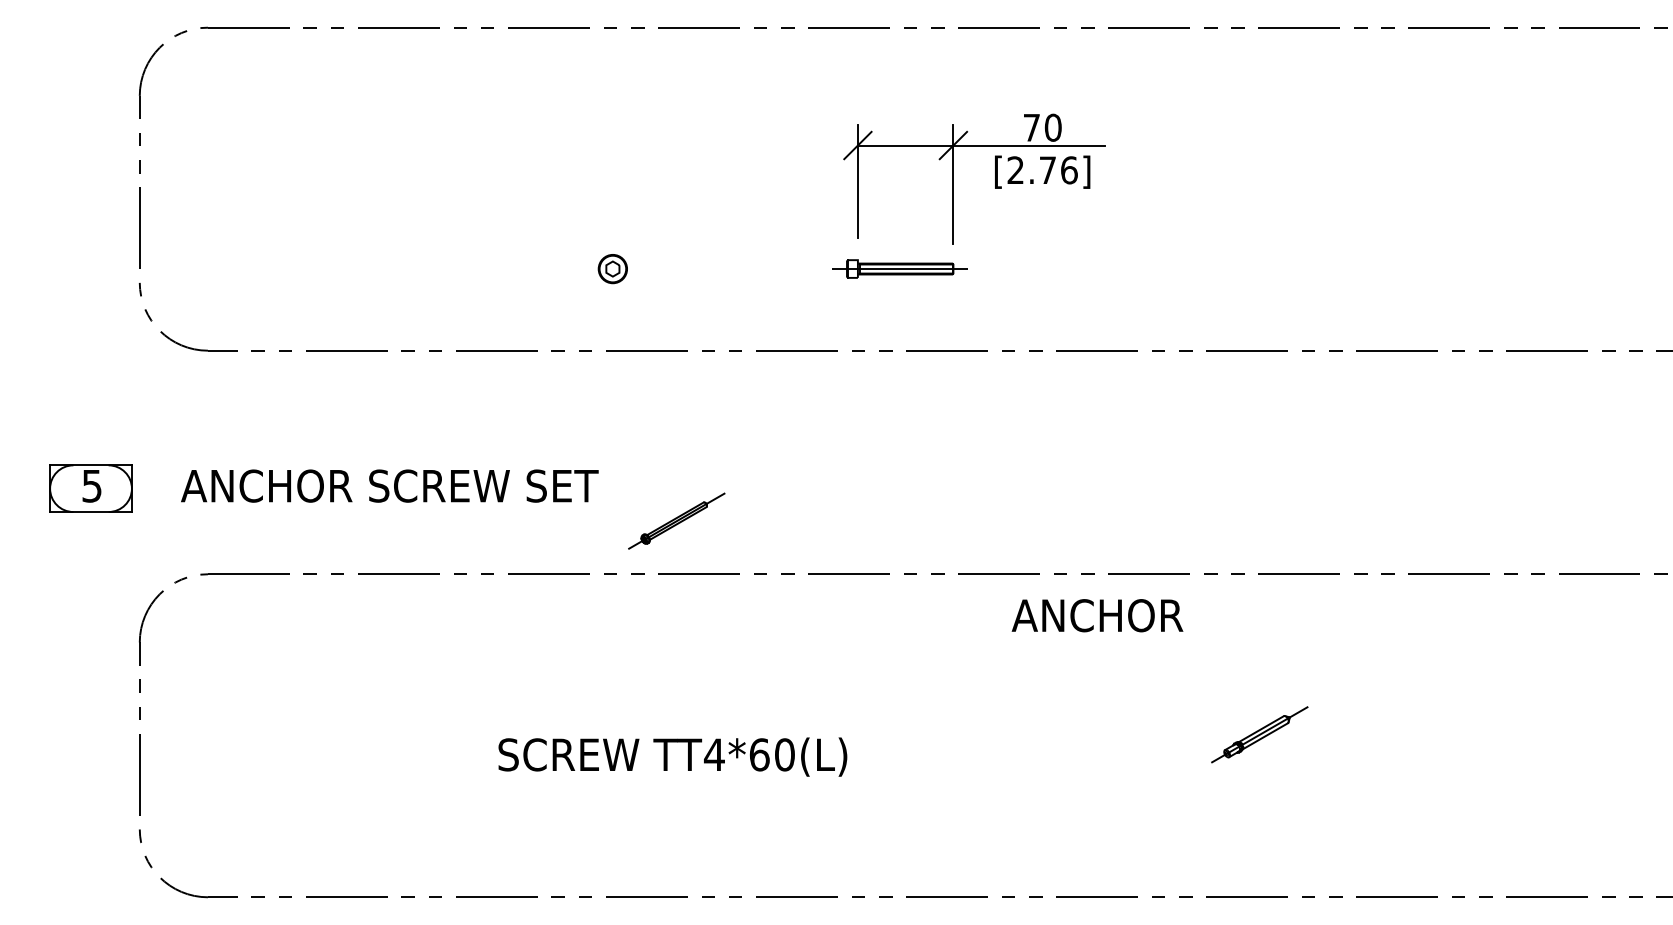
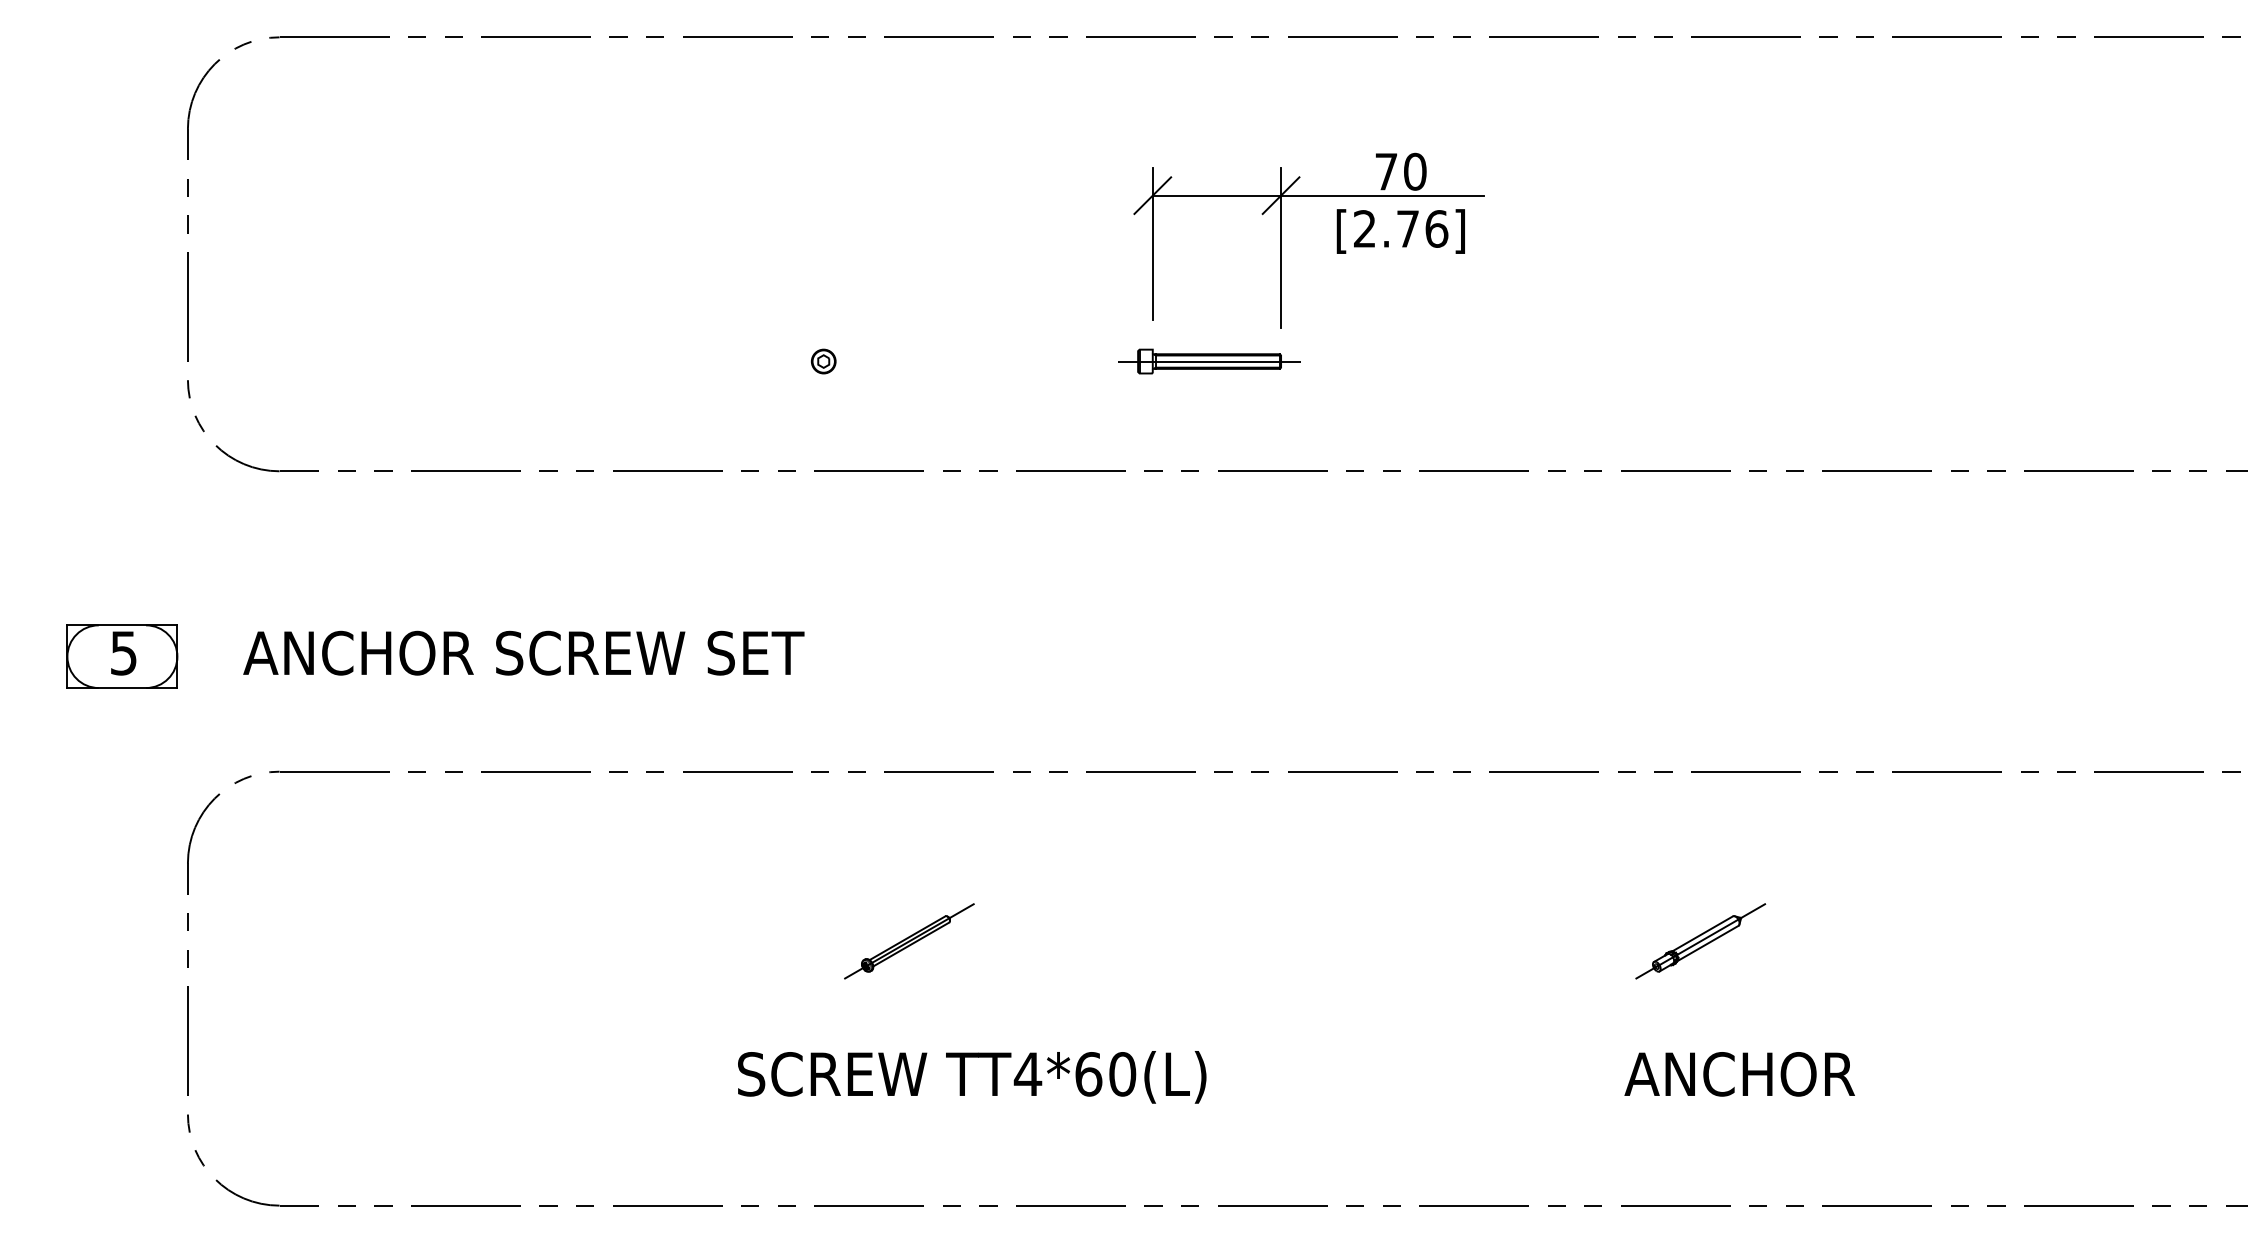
part: (612, 268) -> (823, 361), size x0.62
part: (676, 521) -> (909, 941), moved
text: (1097, 615) -> (1739, 1074), moved
part: (1259, 734) -> (1700, 941), moved
text: (673, 757) -> (972, 1077), moved

